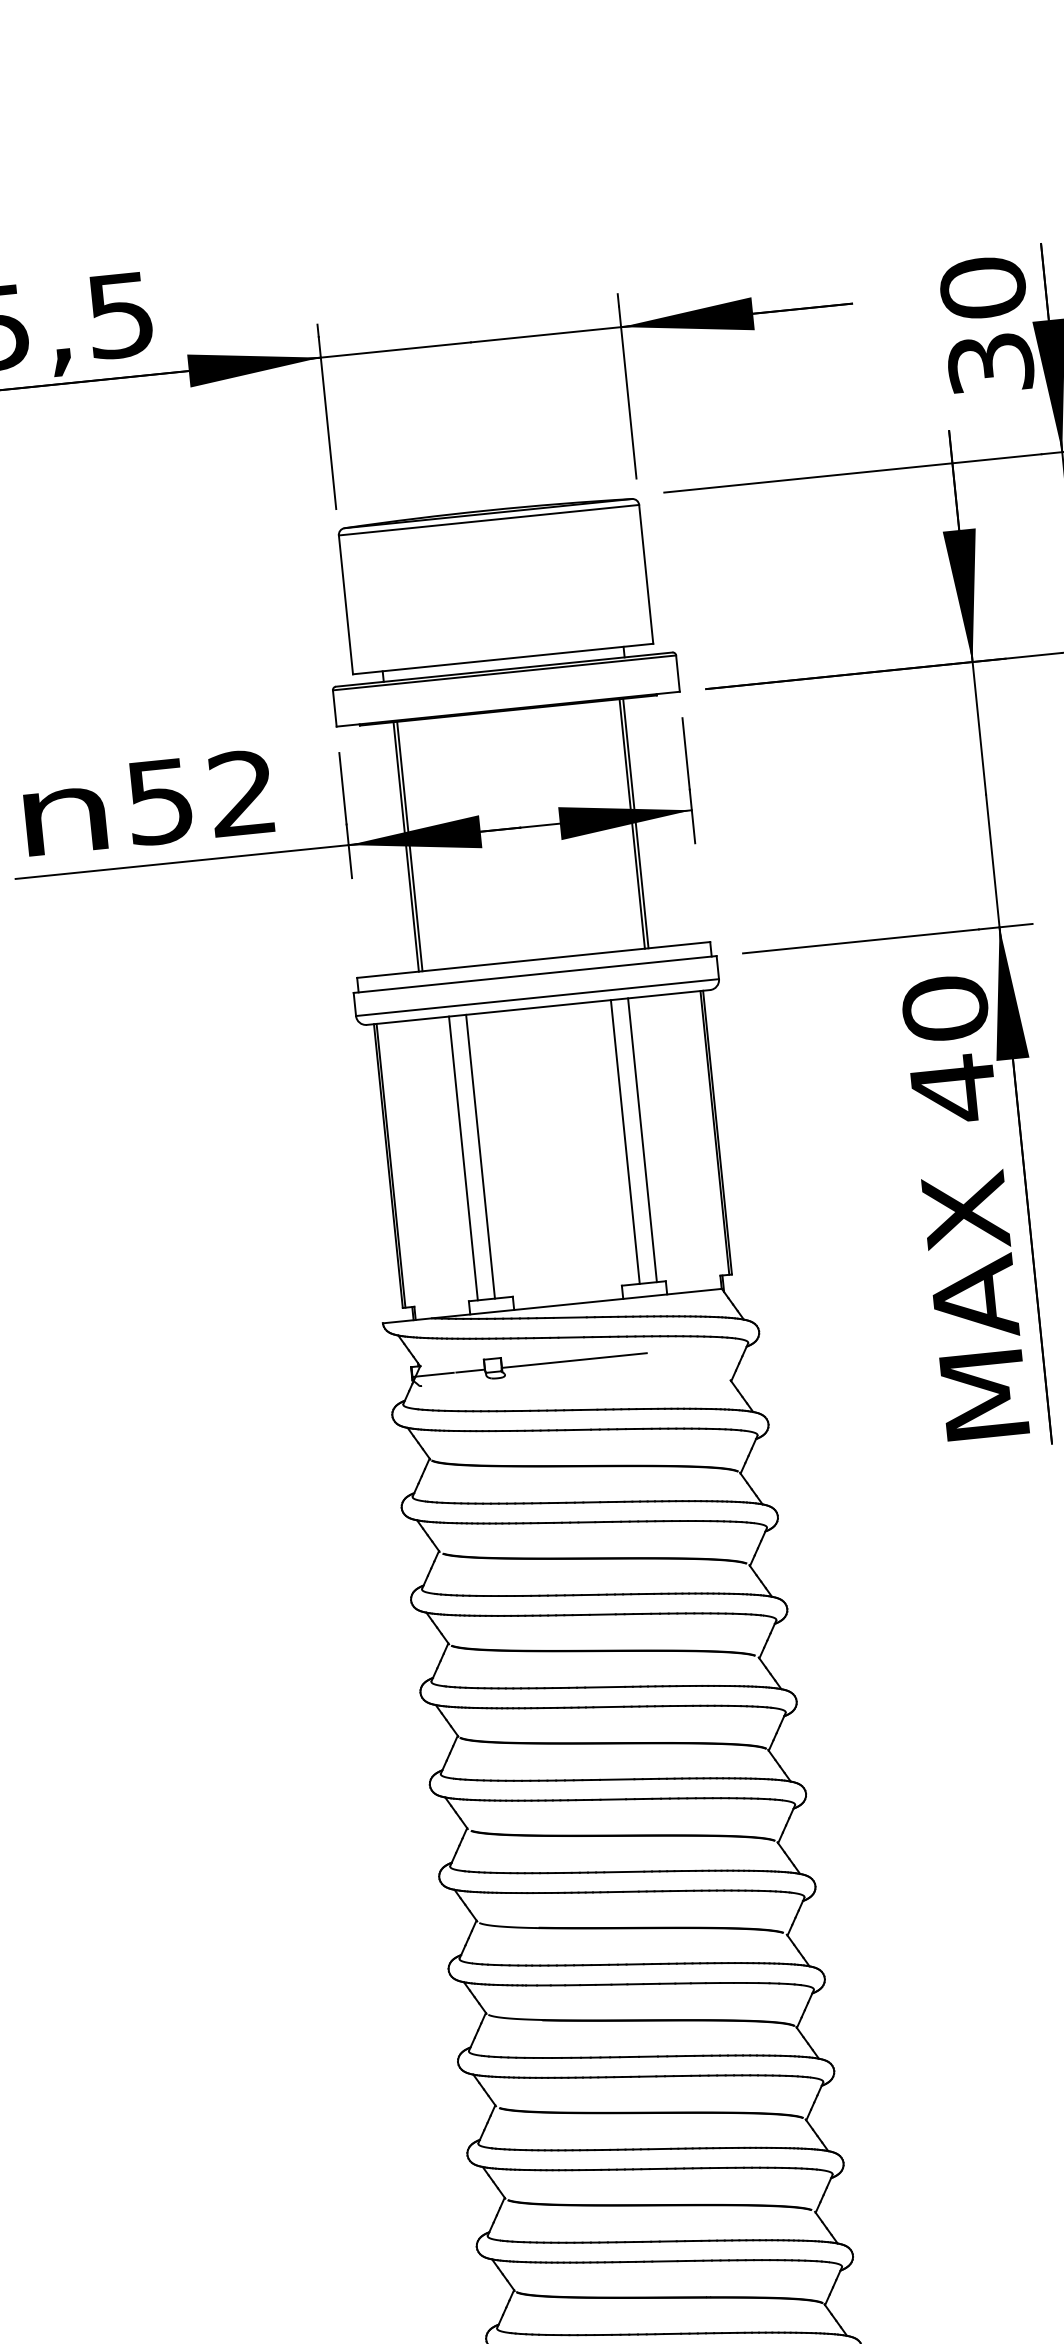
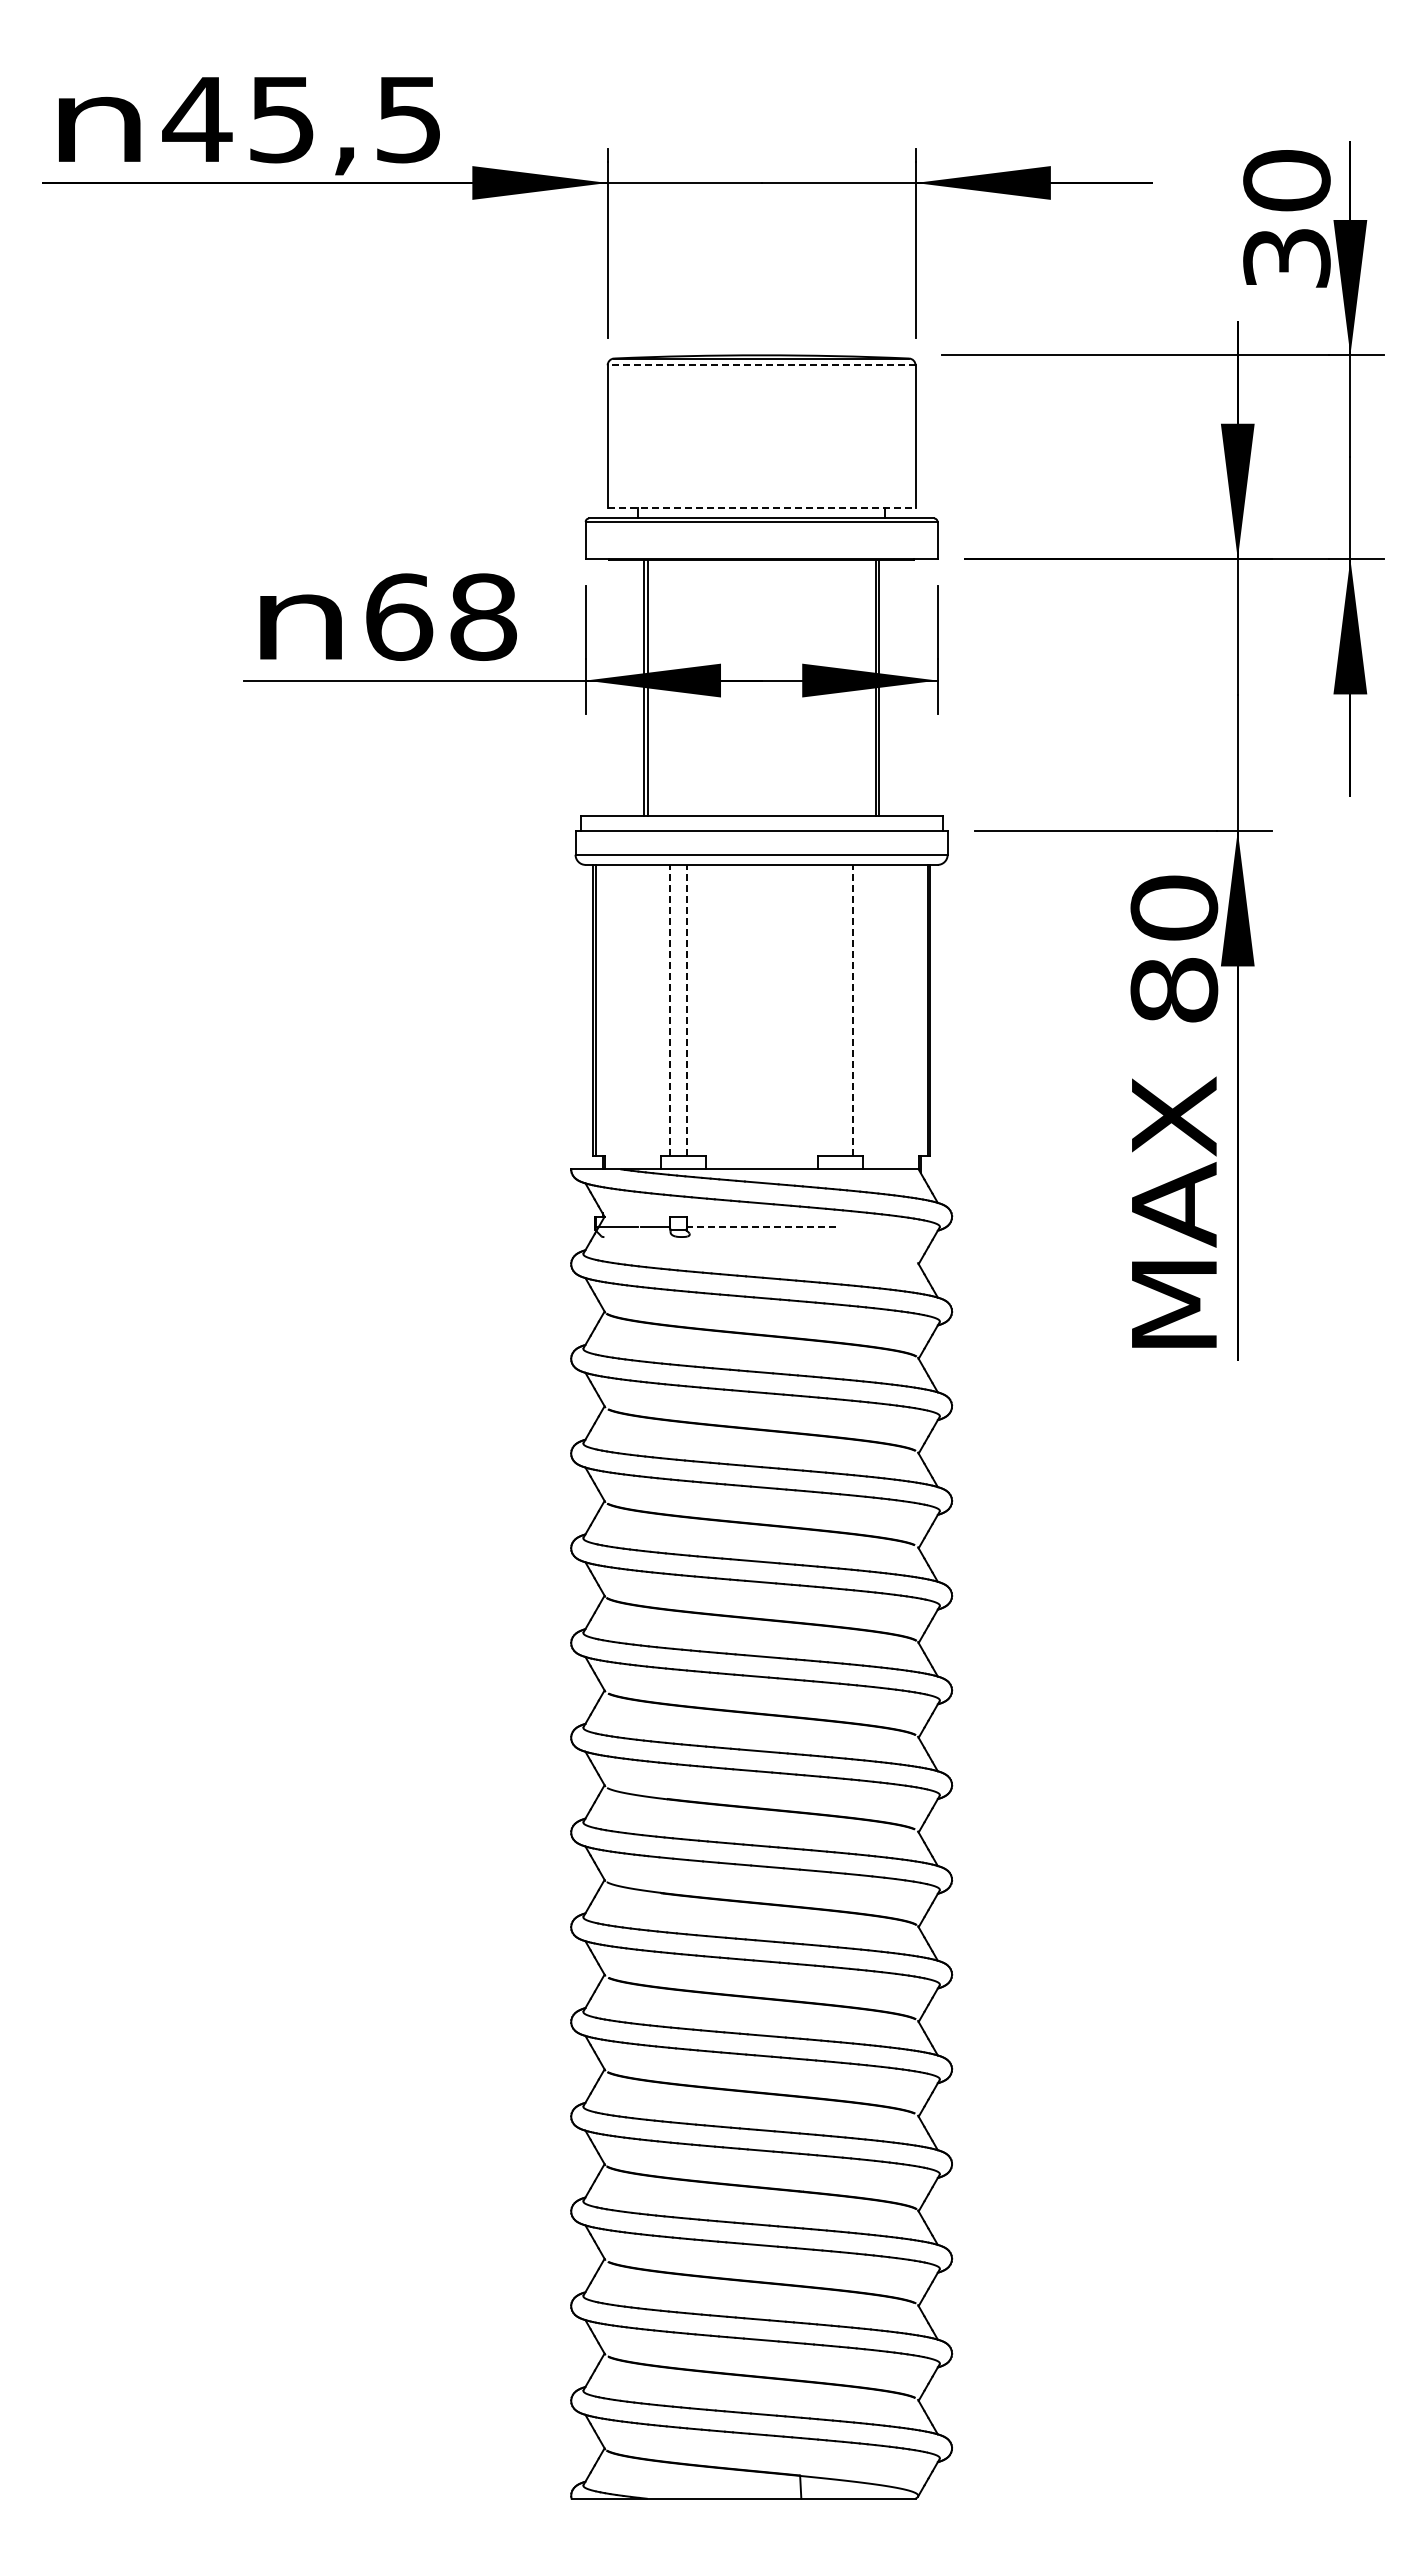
line: (488, 520) -> (761, 365), solid -> dashed
line: (503, 658) -> (761, 507), solid -> dashed
text: (201, 796) -> (441, 616), 52 -> 68
text: (953, 1089) -> (1174, 990), 40 -> 80
line: (642, 1139) -> (853, 1009), solid -> dashed
line: (624, 1141) -> (835, 1009), removed
line: (480, 1155) -> (687, 1009), solid -> dashed
line: (463, 1157) -> (669, 1009), solid -> dashed
line: (574, 1360) -> (761, 1226), solid -> dashed

